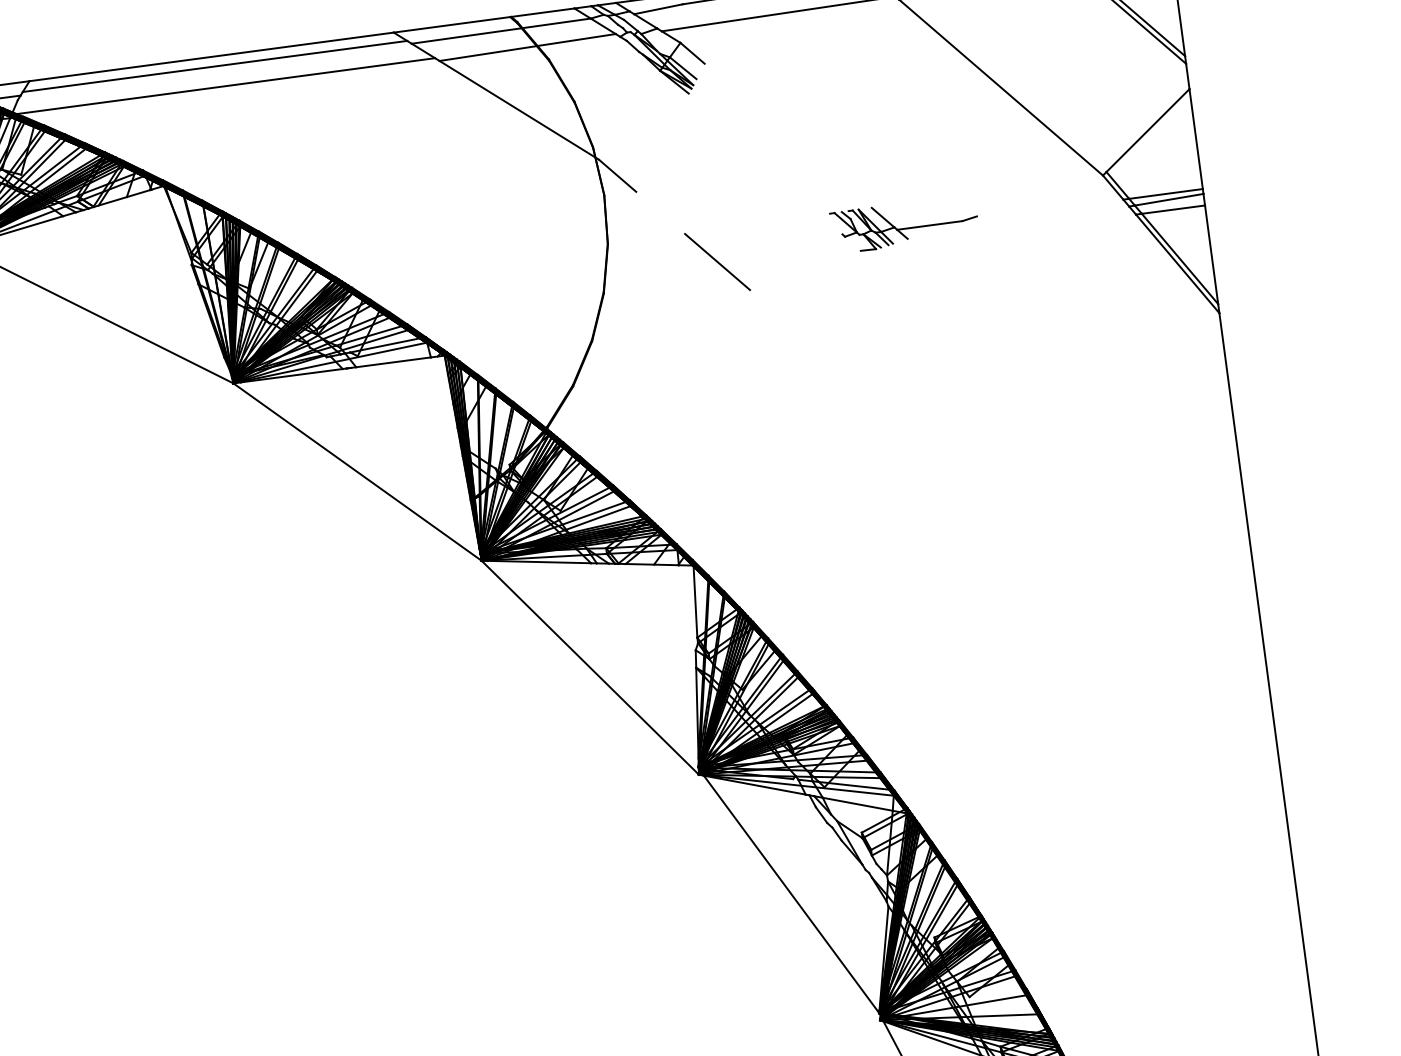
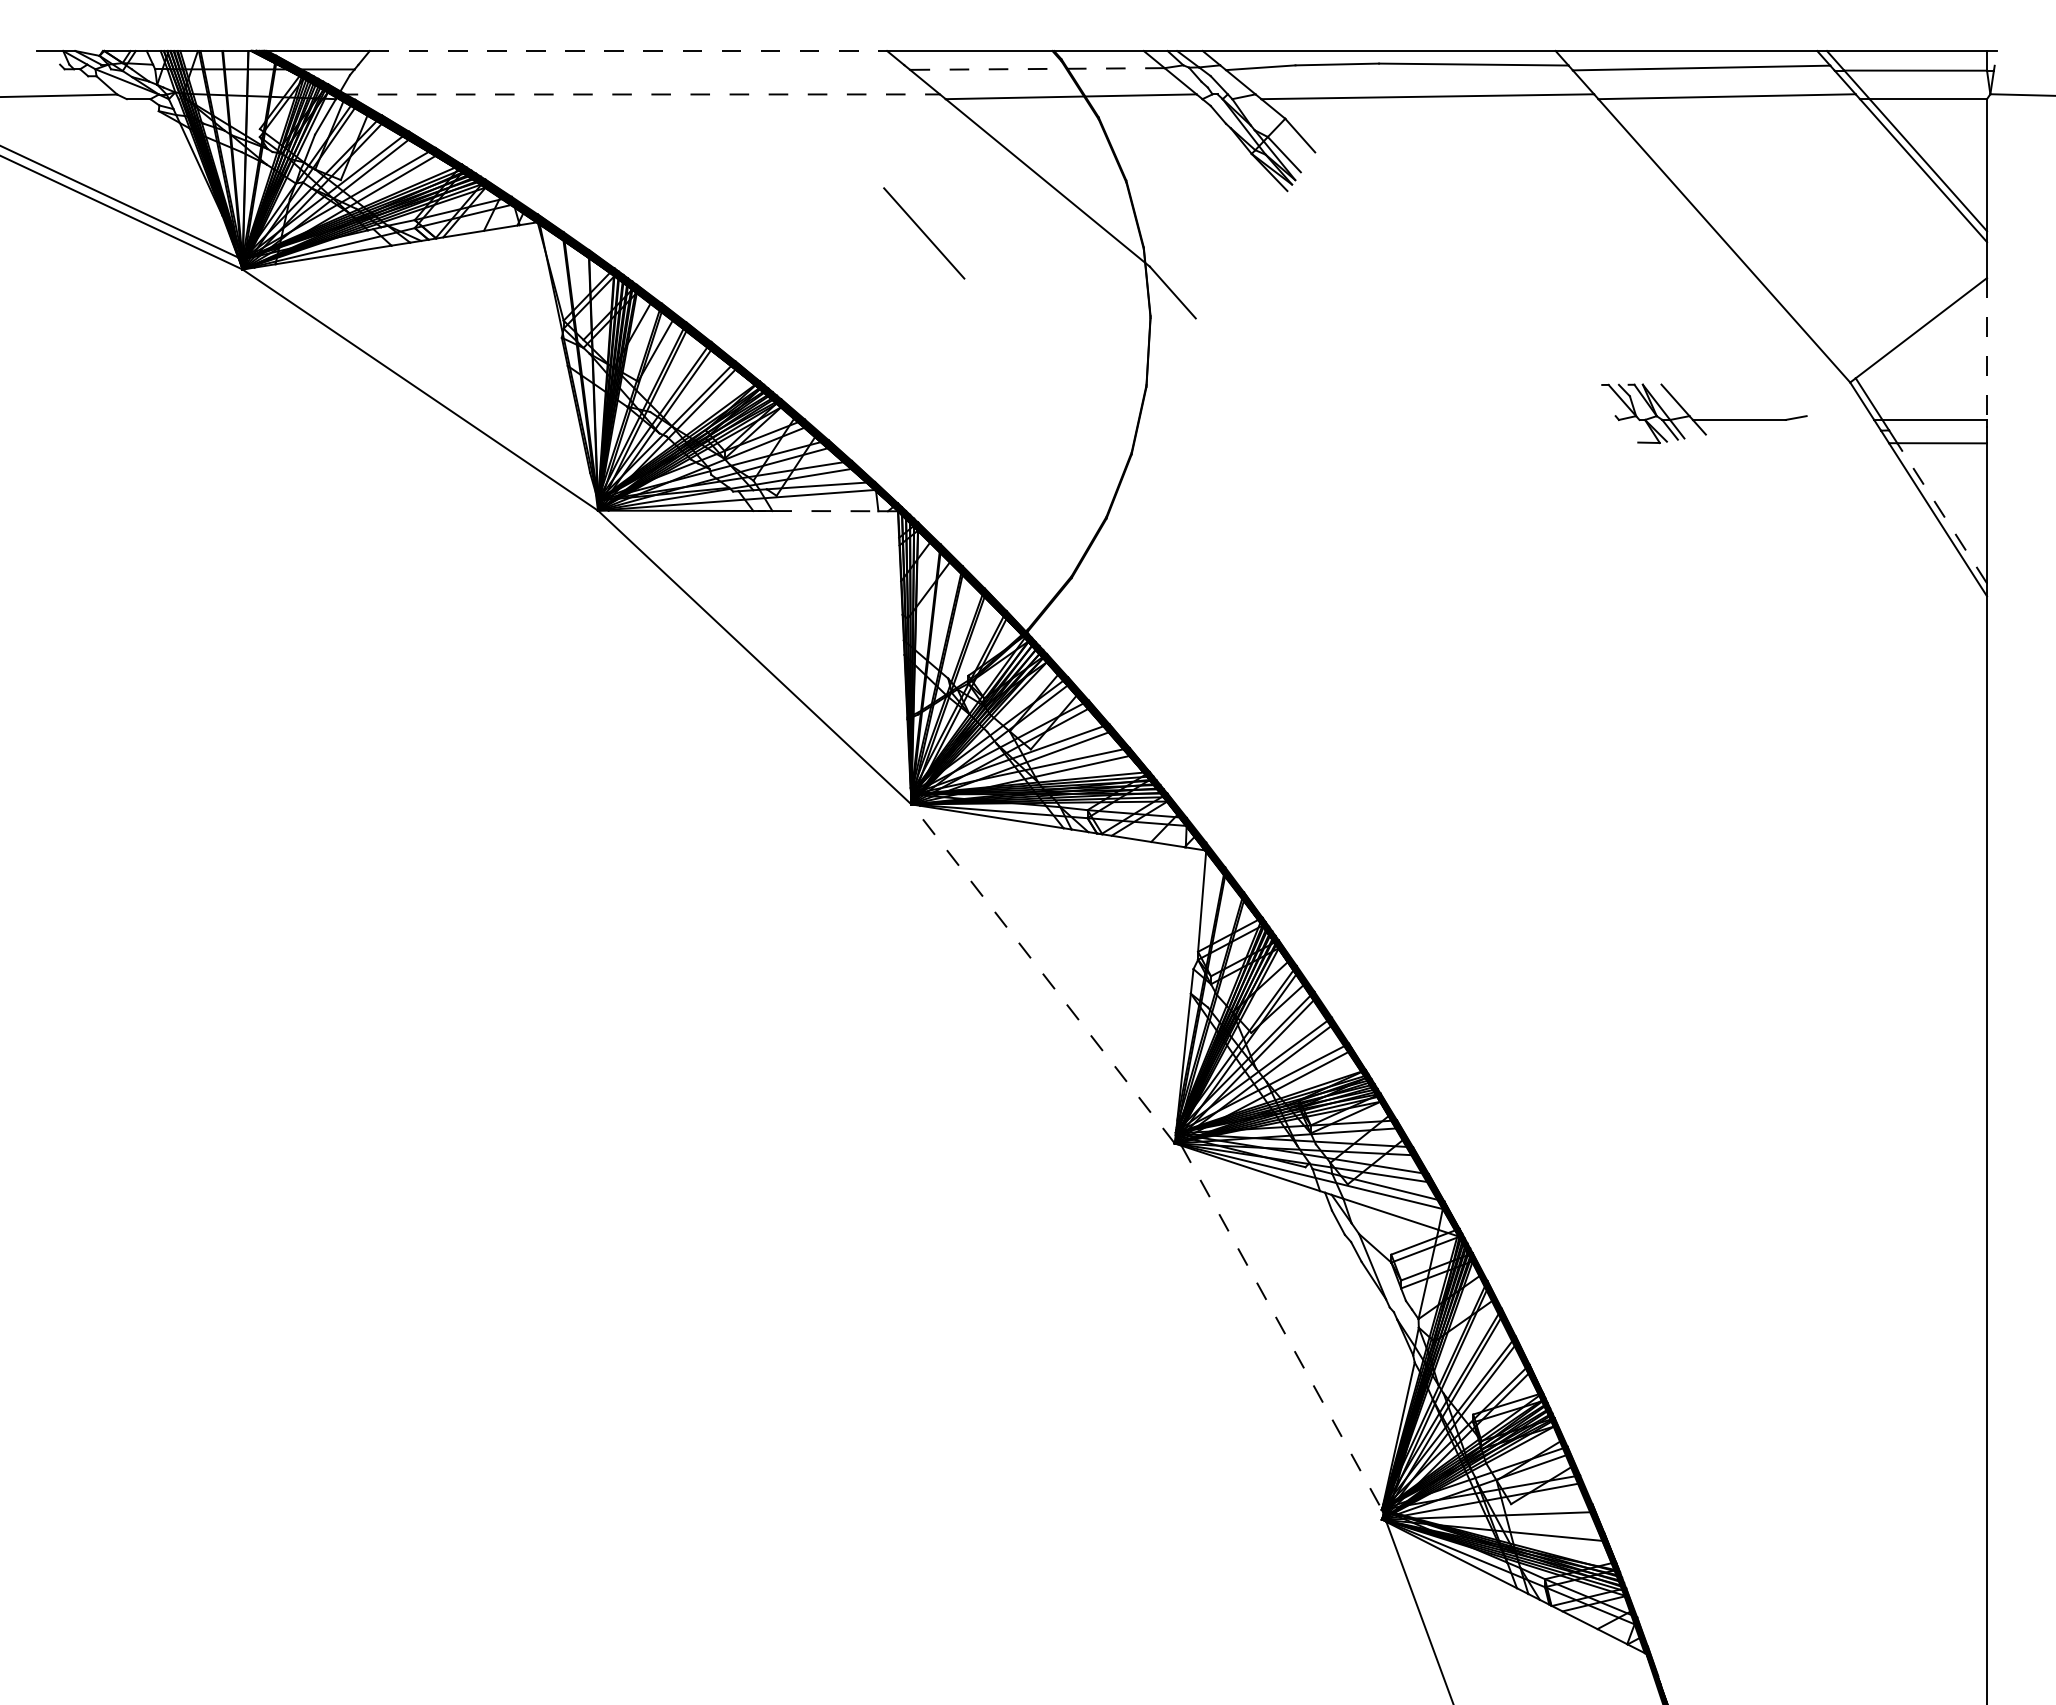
line: (500, 31) -> (1036, 69), solid -> dashed
line: (211, 57) -> (628, 51), solid -> dashed
line: (215, 66) -> (631, 64), removed
line: (223, 86) -> (639, 94), solid -> dashed
line: (1196, 139) -> (1987, 349), solid -> dashed
line: (1169, 199) -> (1938, 428), removed
part: (904, 224) -> (1704, 413), moved
line: (1179, 258) -> (1941, 512), solid -> dashed
line: (717, 262) -> (924, 233), moved
line: (393, 362) -> (825, 511), solid -> dashed
line: (590, 667) -> (1043, 973), solid -> dashed
line: (791, 894) -> (1281, 1327), solid -> dashed

